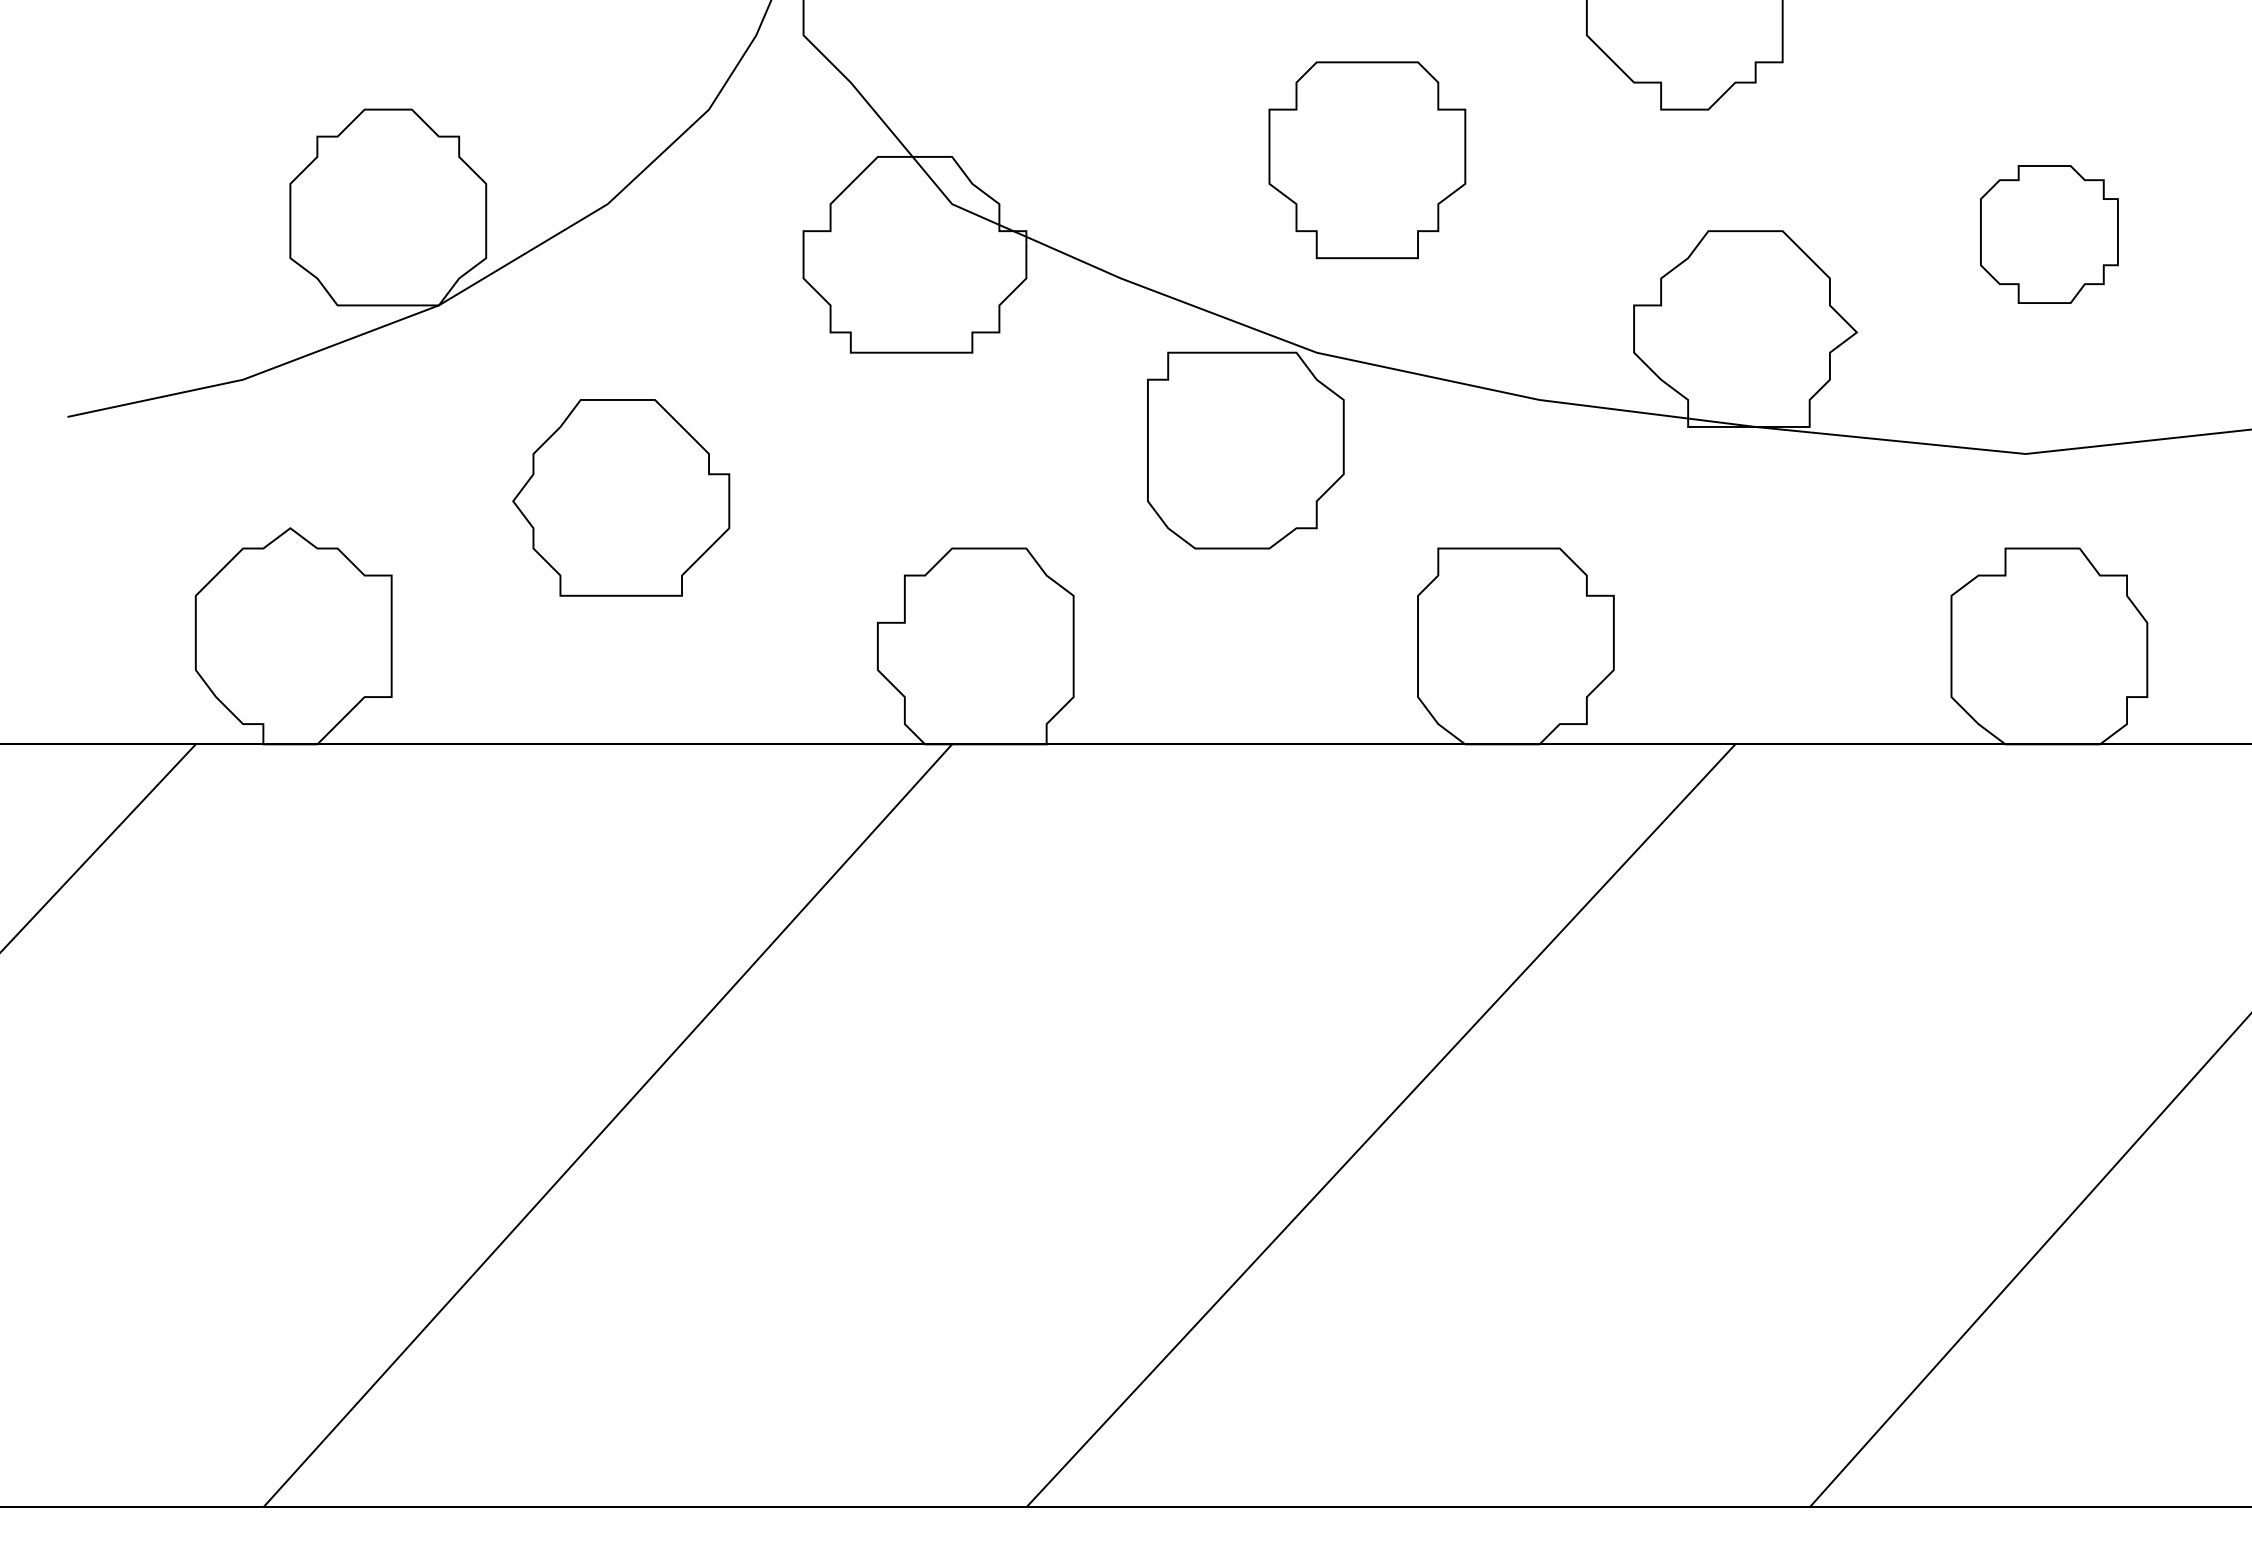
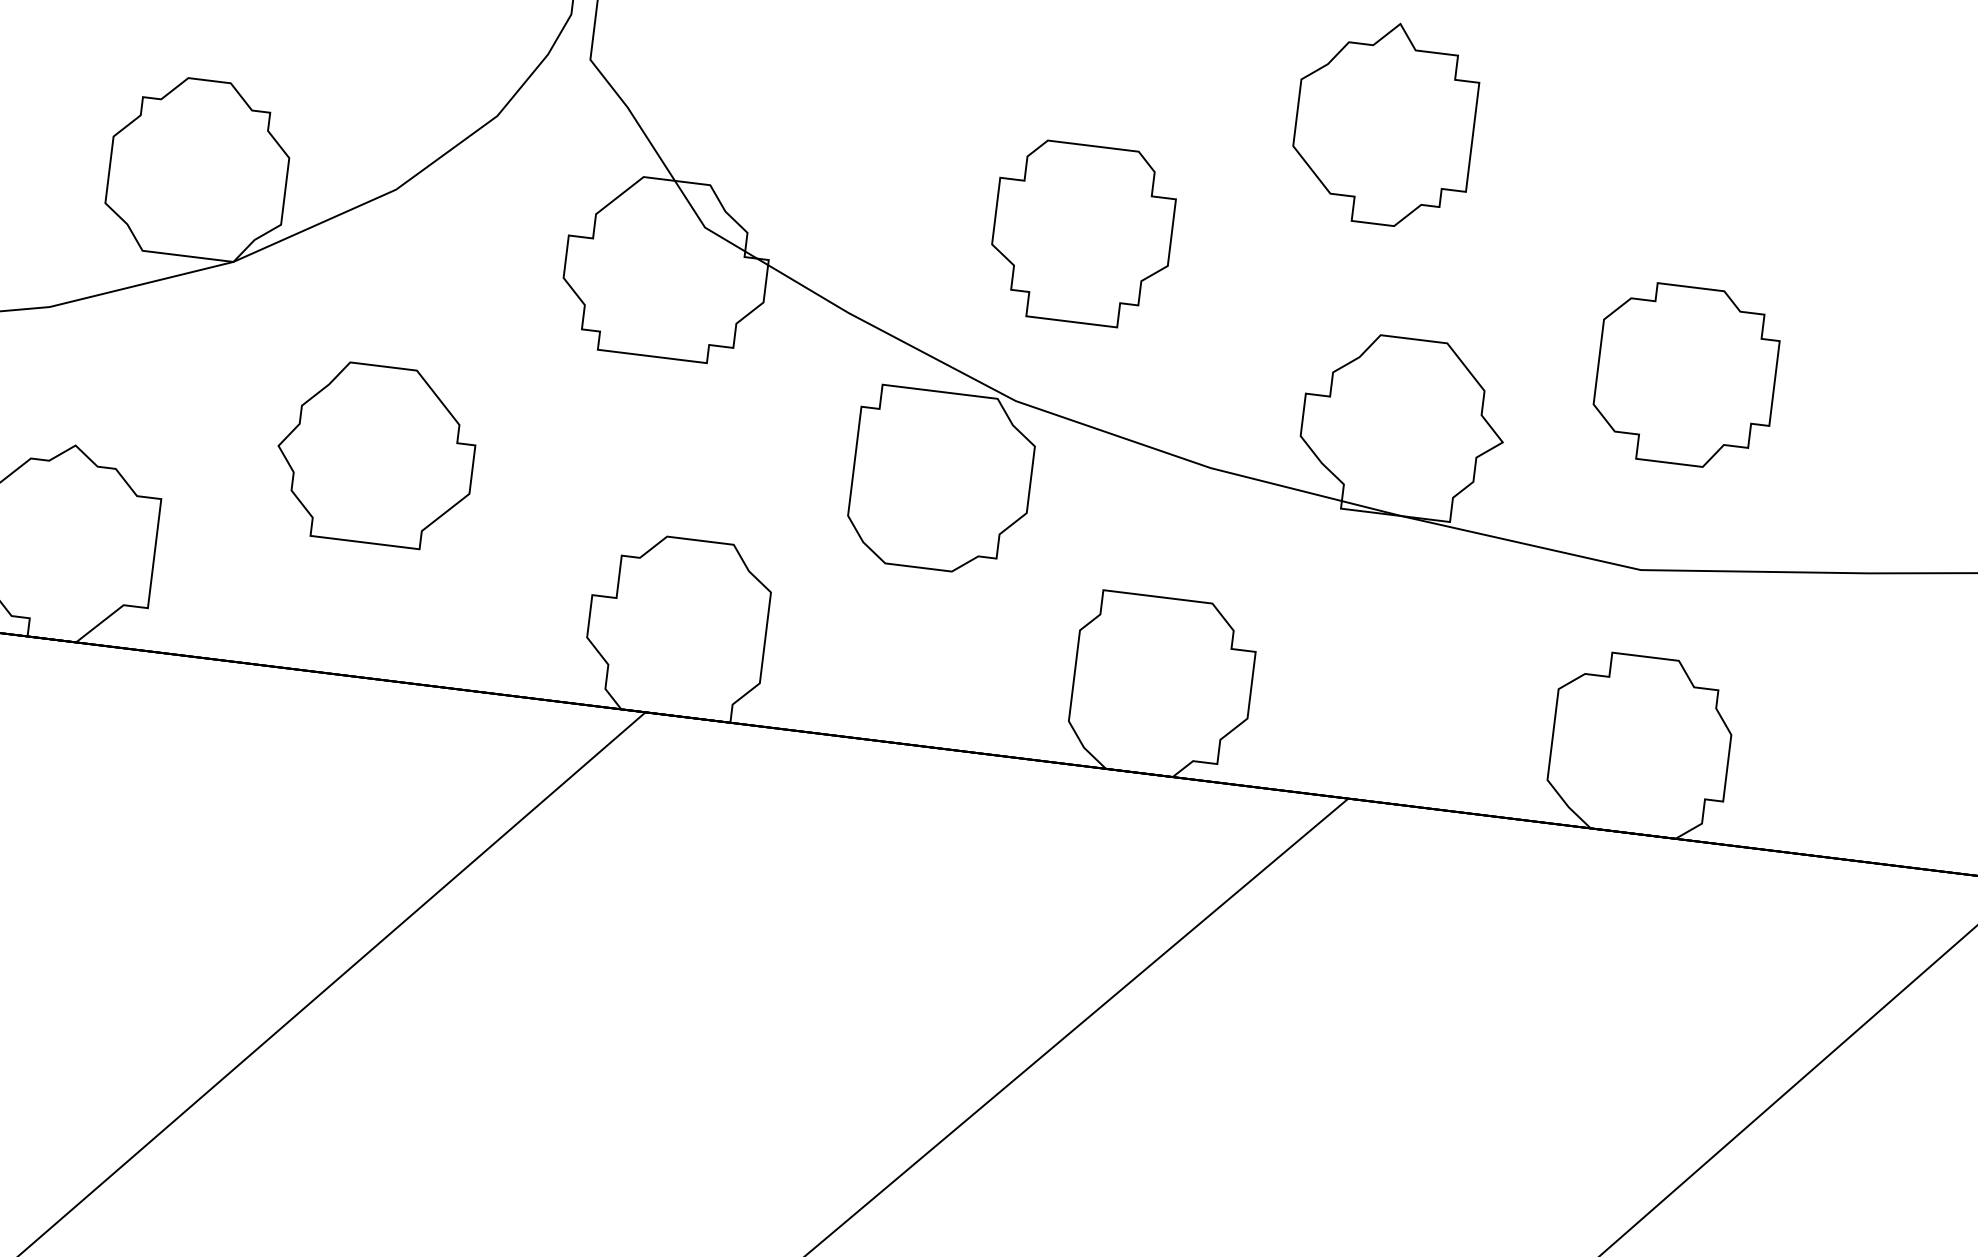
part: (2049, 234) -> (1686, 375), size x1.43

